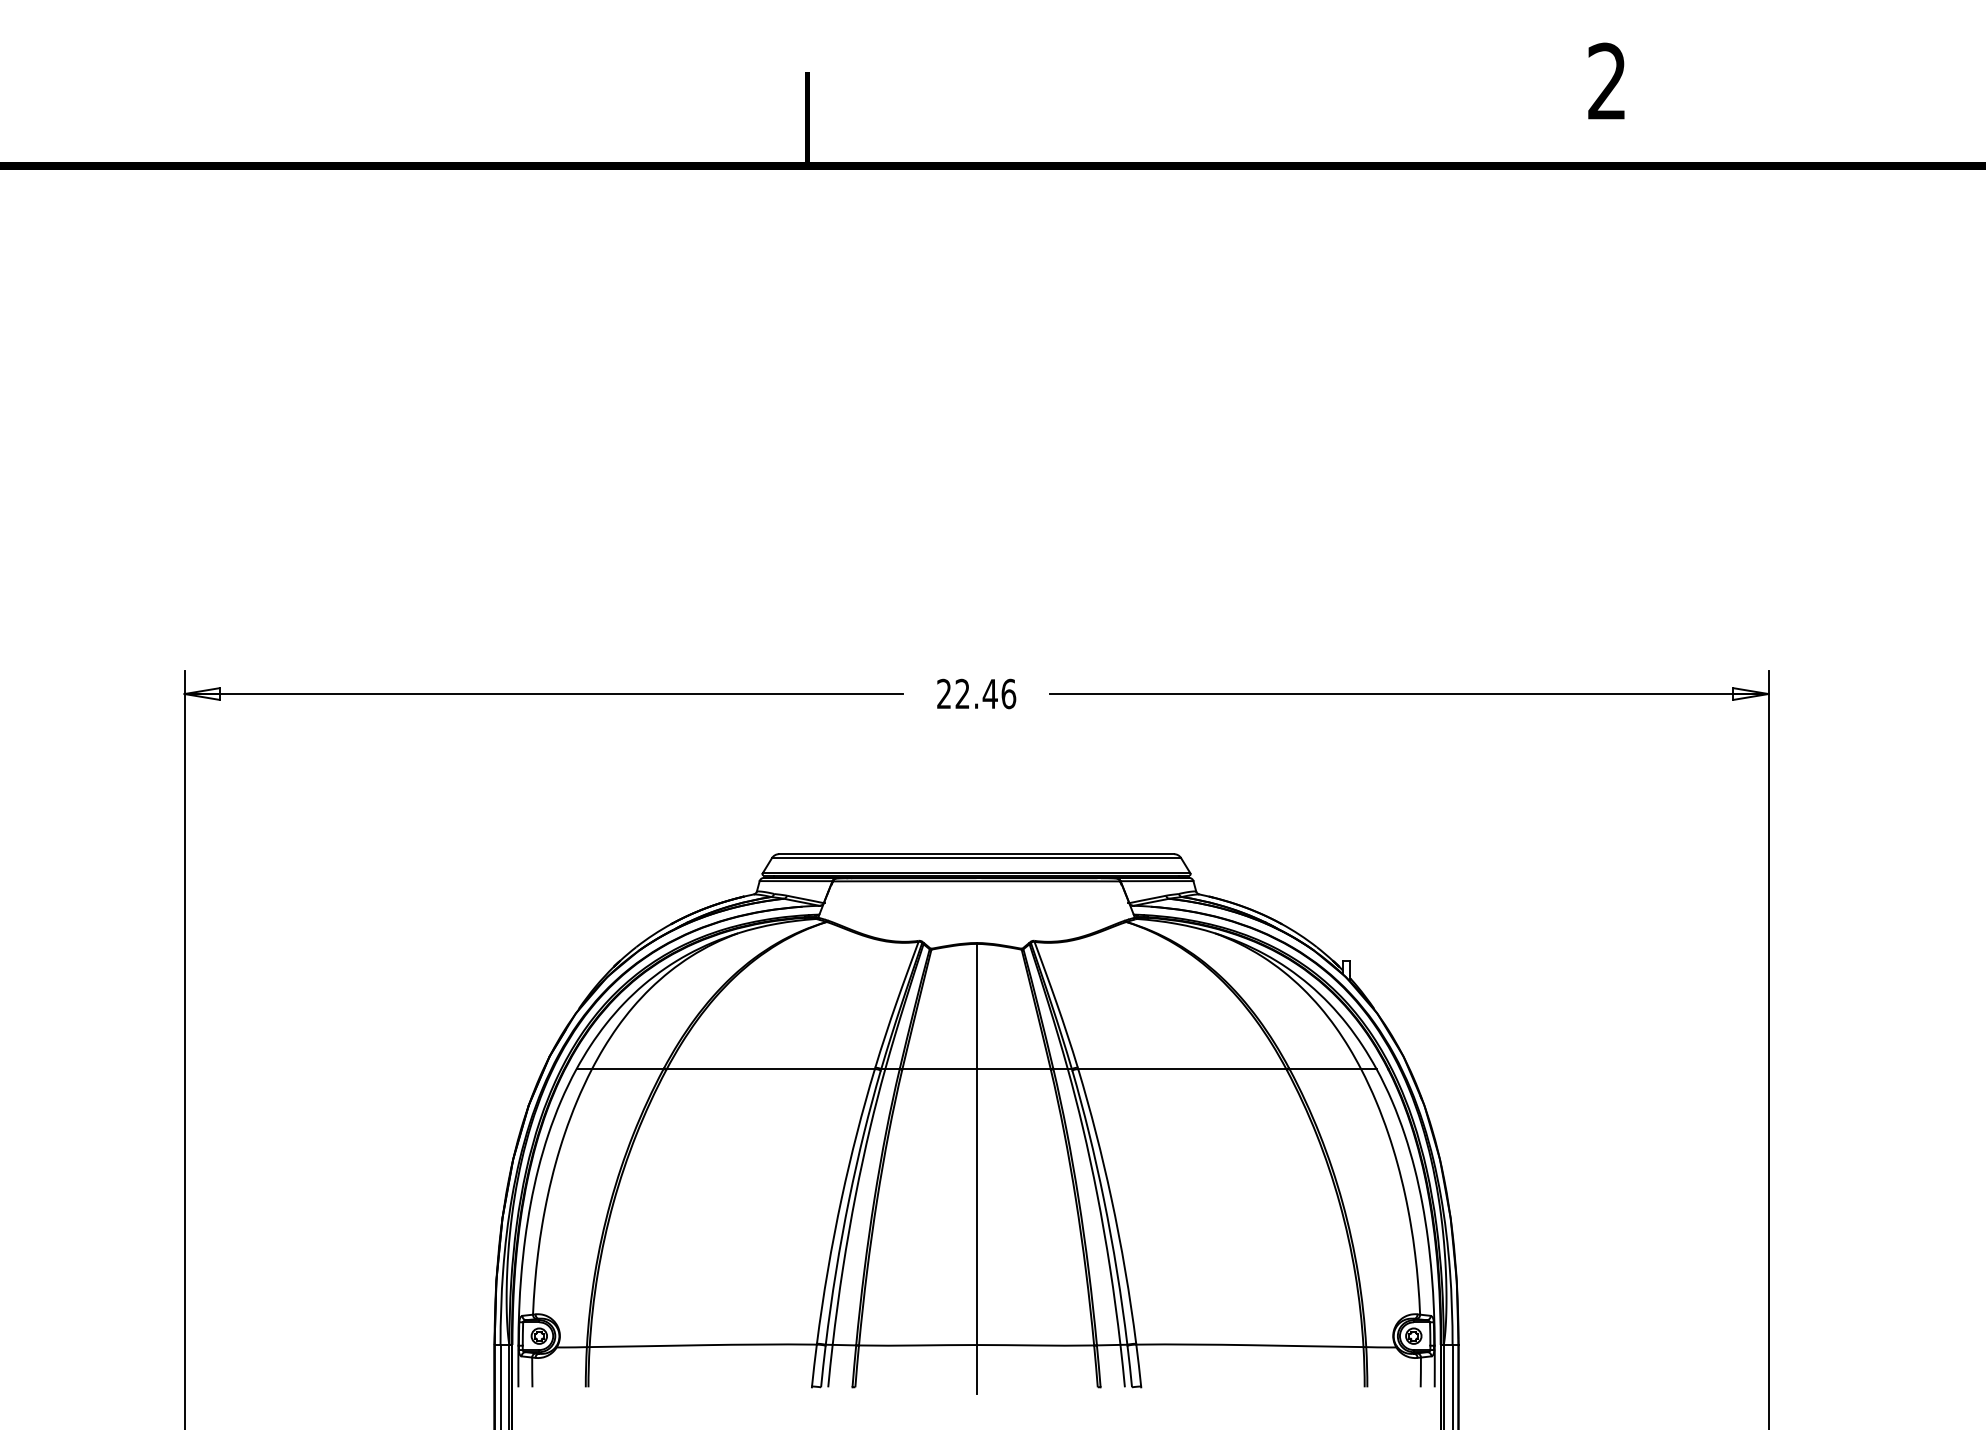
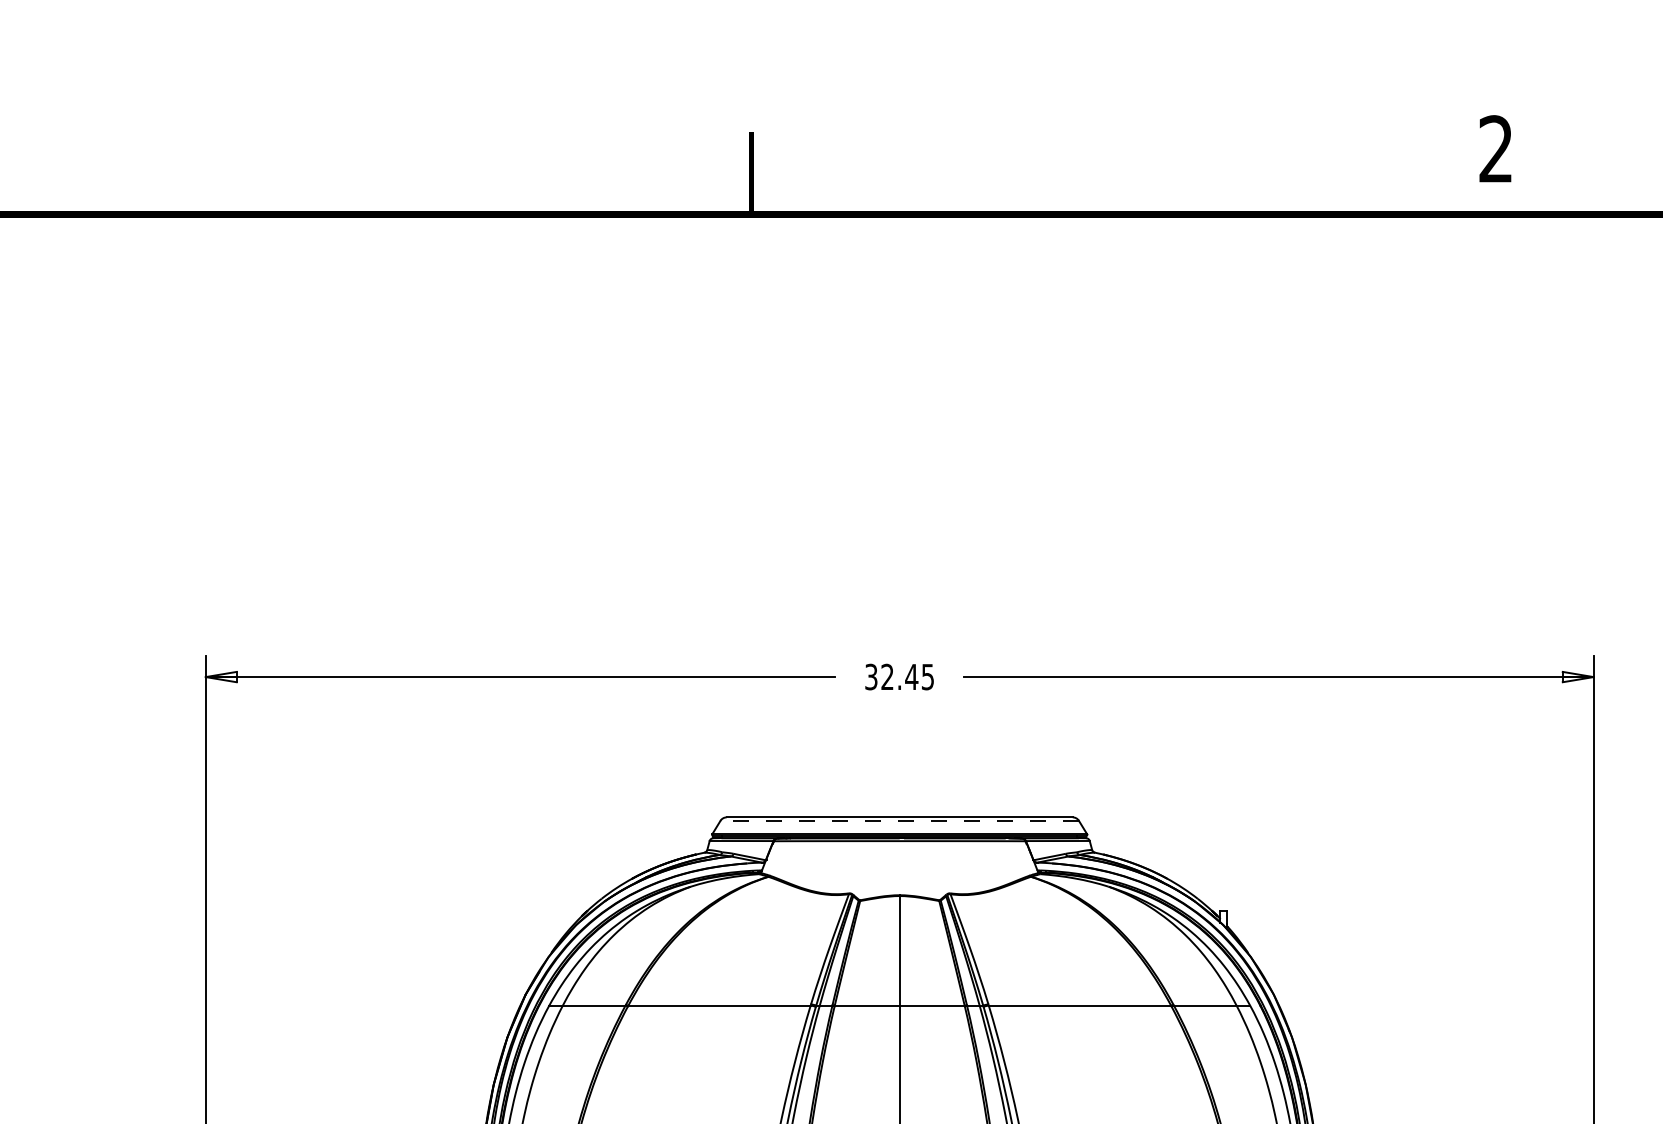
text: (1606, 80) -> (1495, 148), moved
text: (976, 693) -> (899, 676), 22.46 -> 32.45
line: (976, 858) -> (899, 821), solid -> dashed

